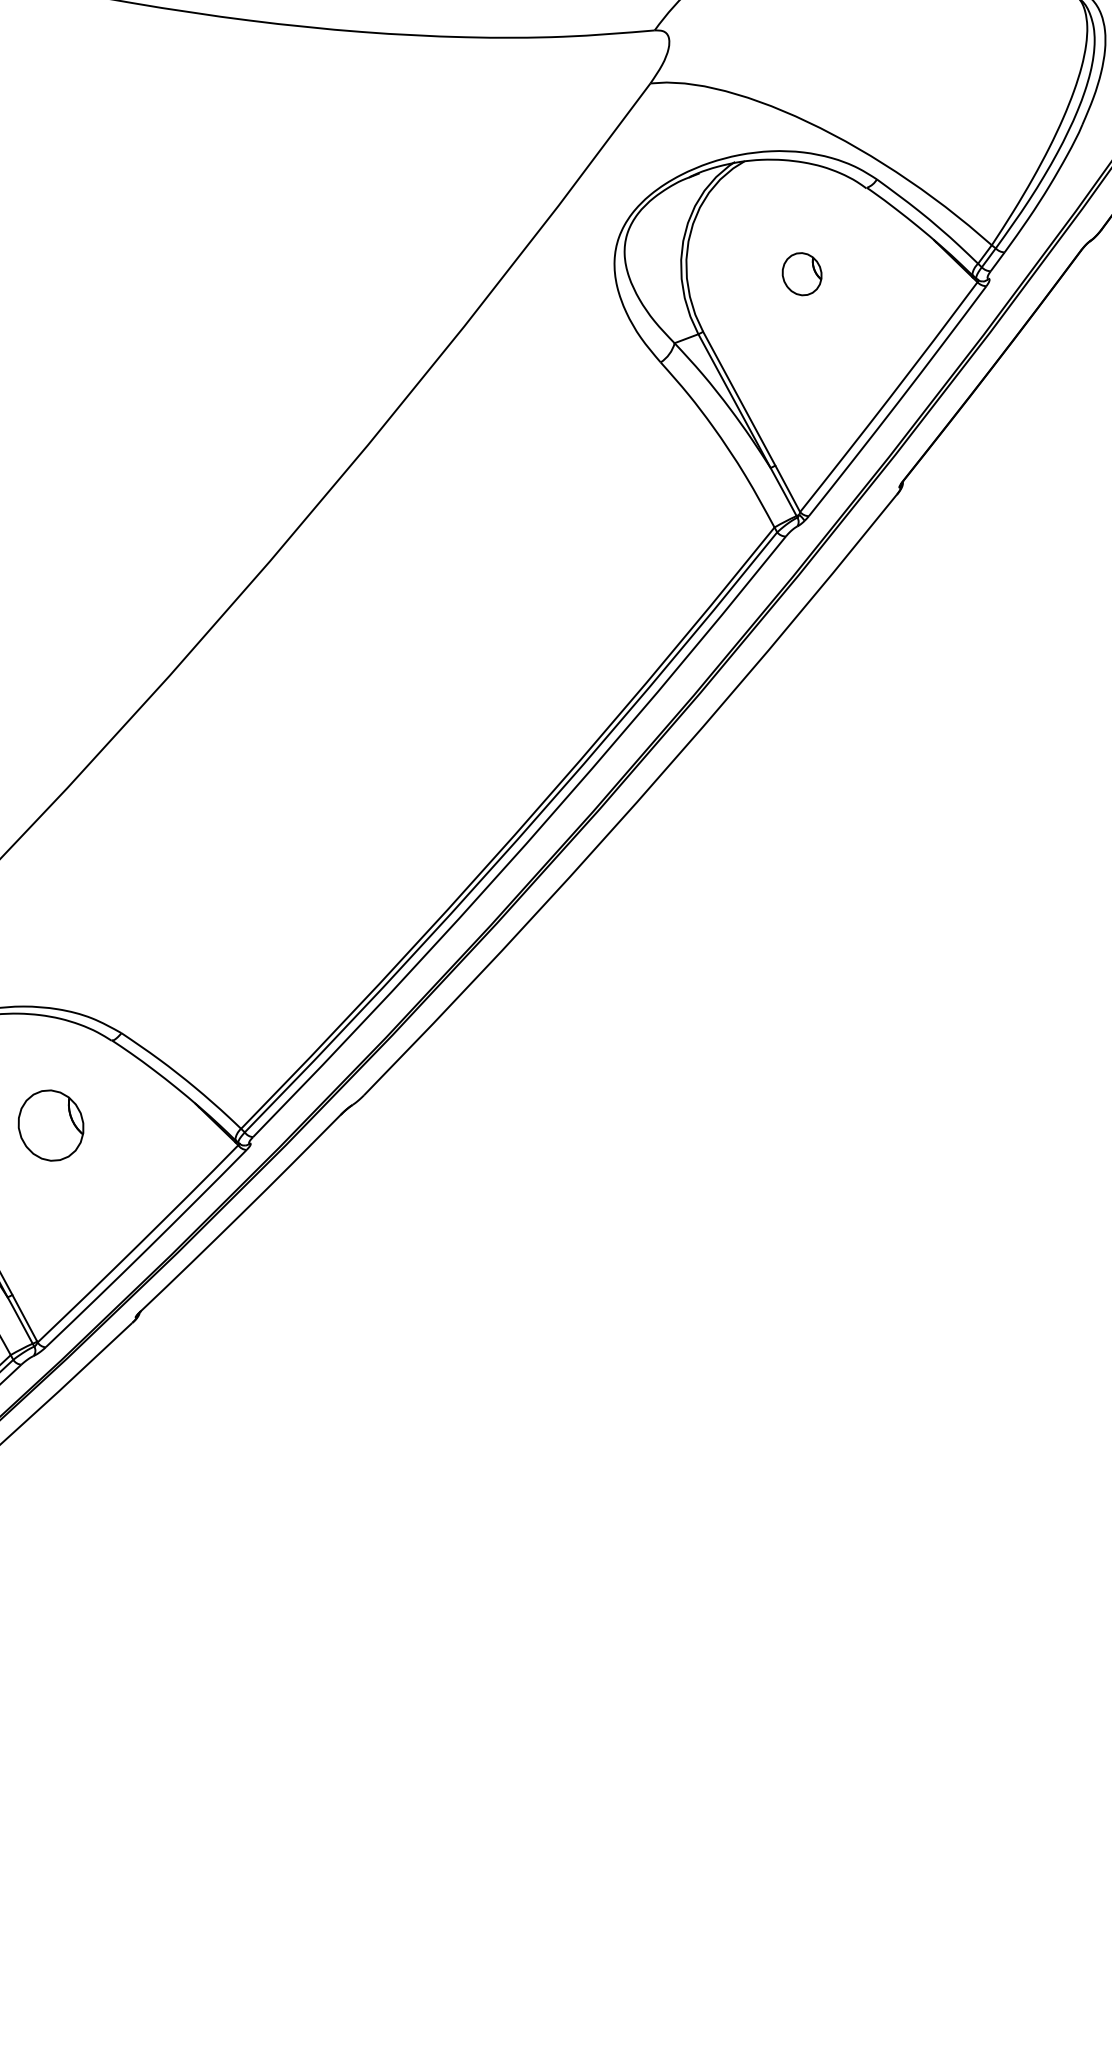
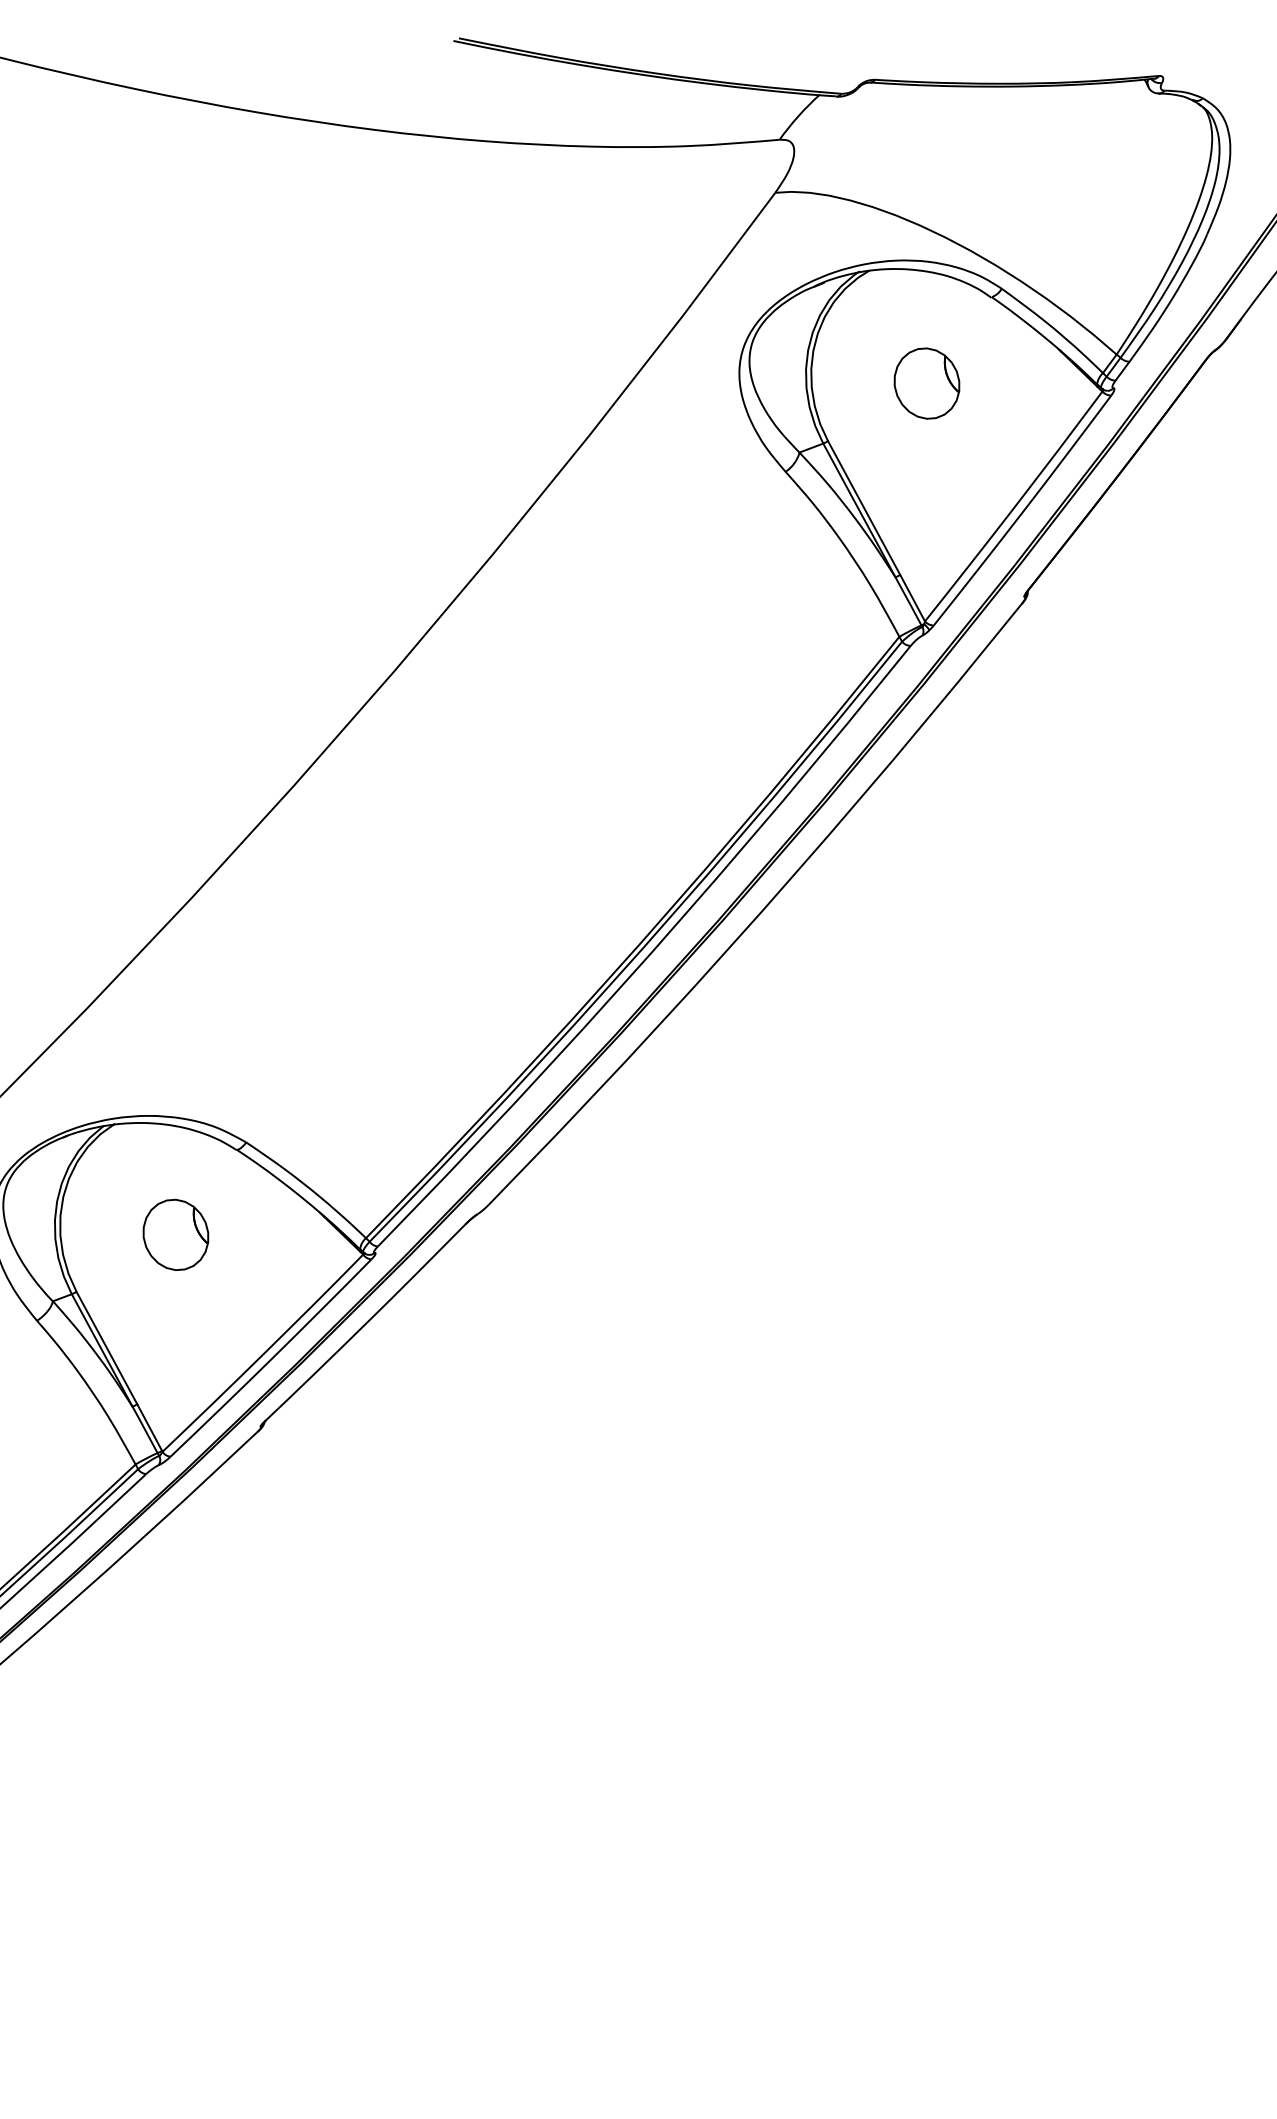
part: (801, 274) -> (926, 383), size x1.67

